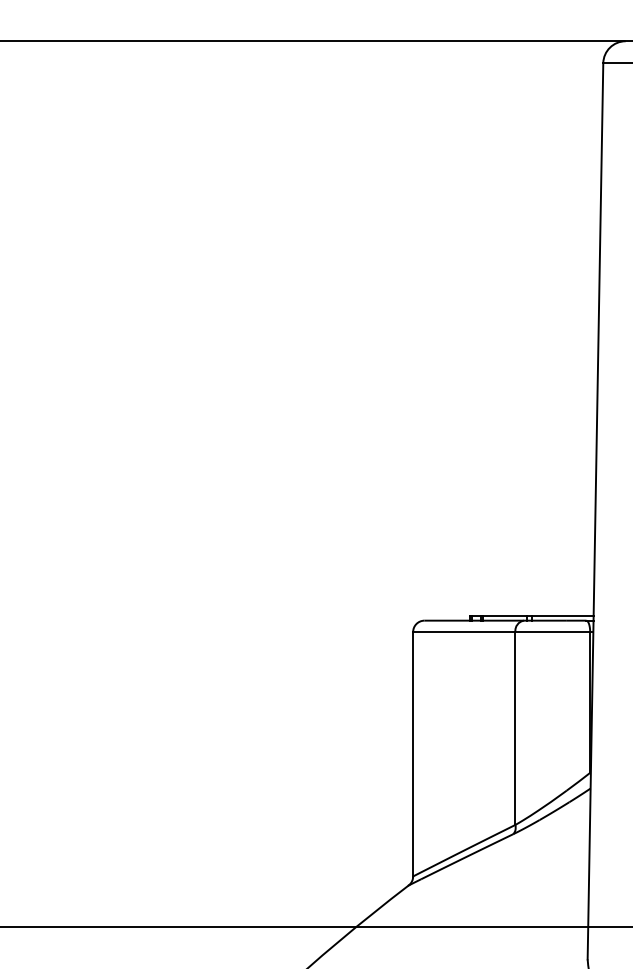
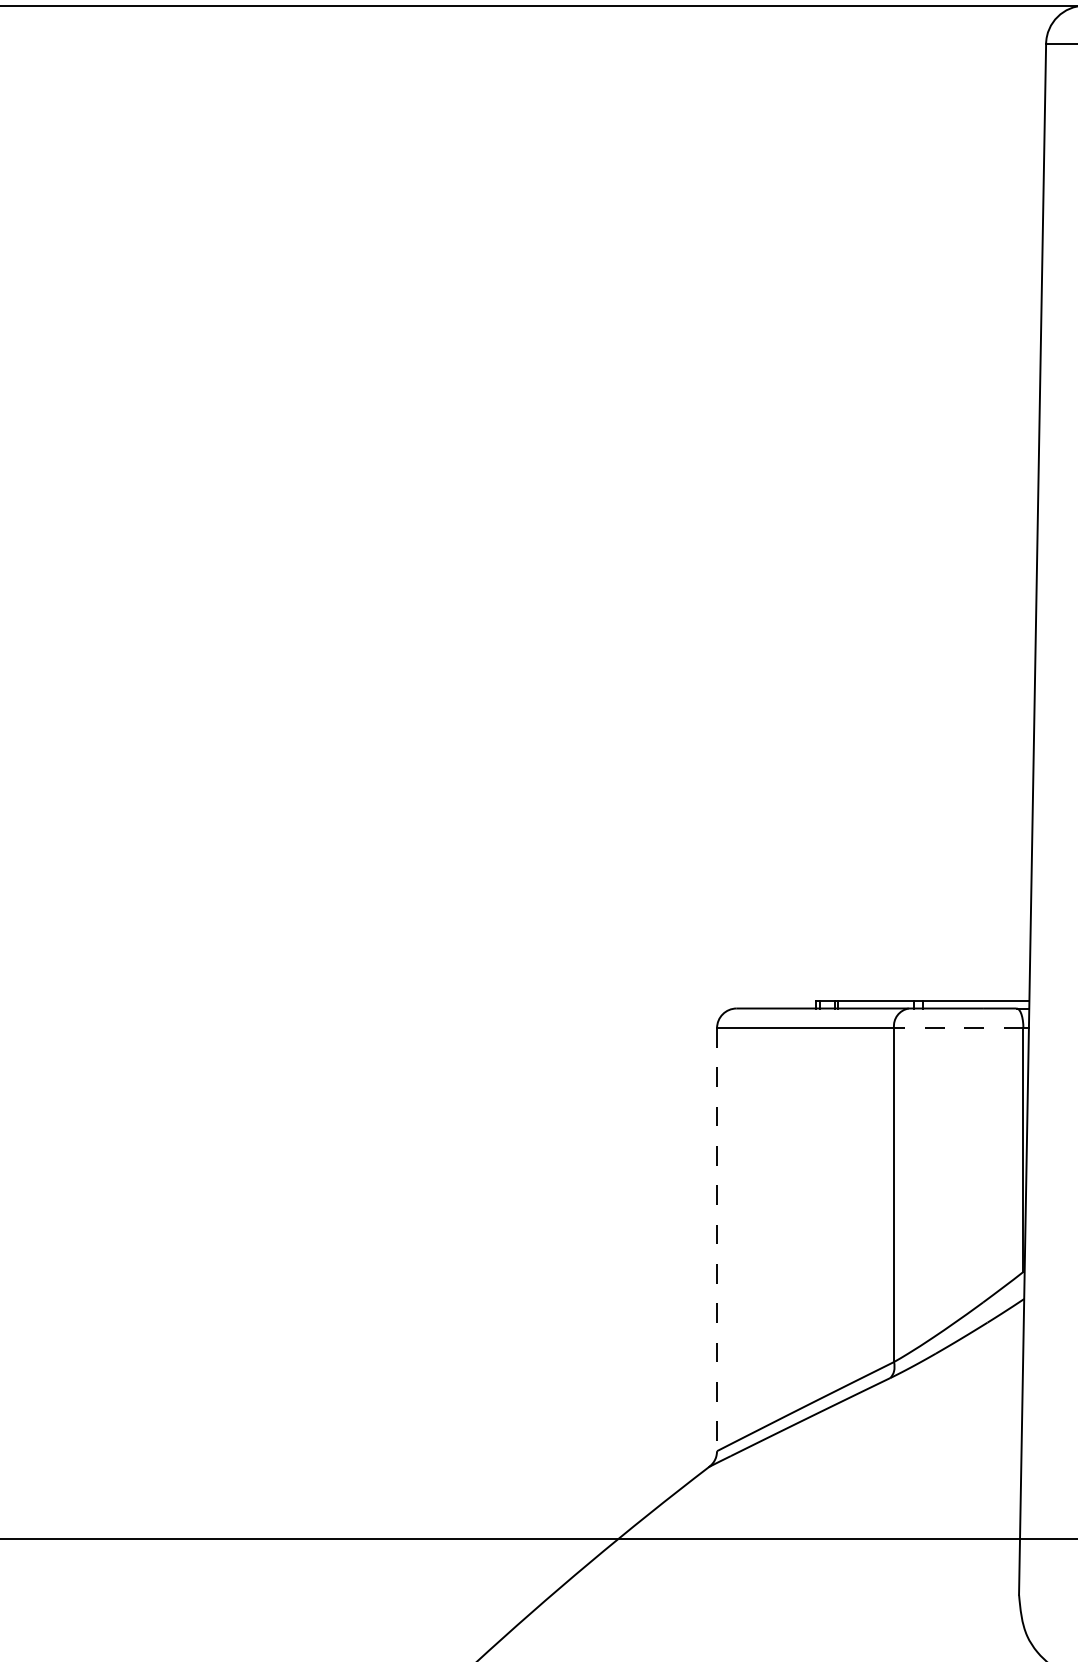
line: (552, 632) -> (958, 1028), solid -> dashed
line: (413, 754) -> (717, 1240), solid -> dashed

